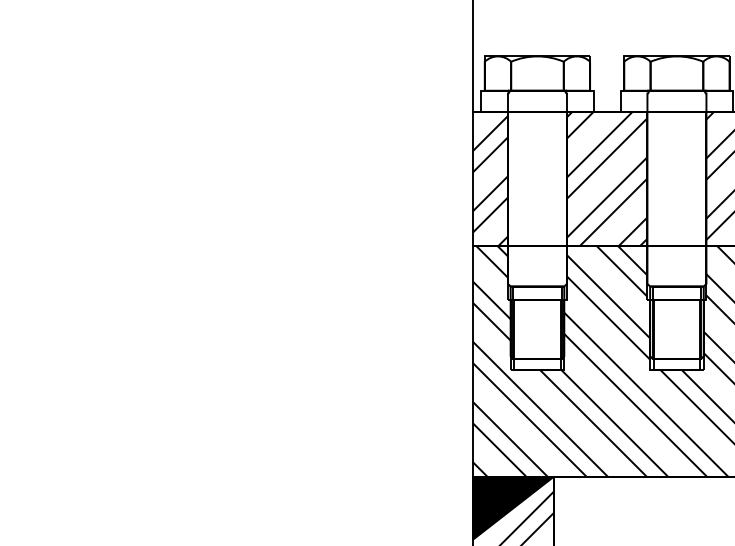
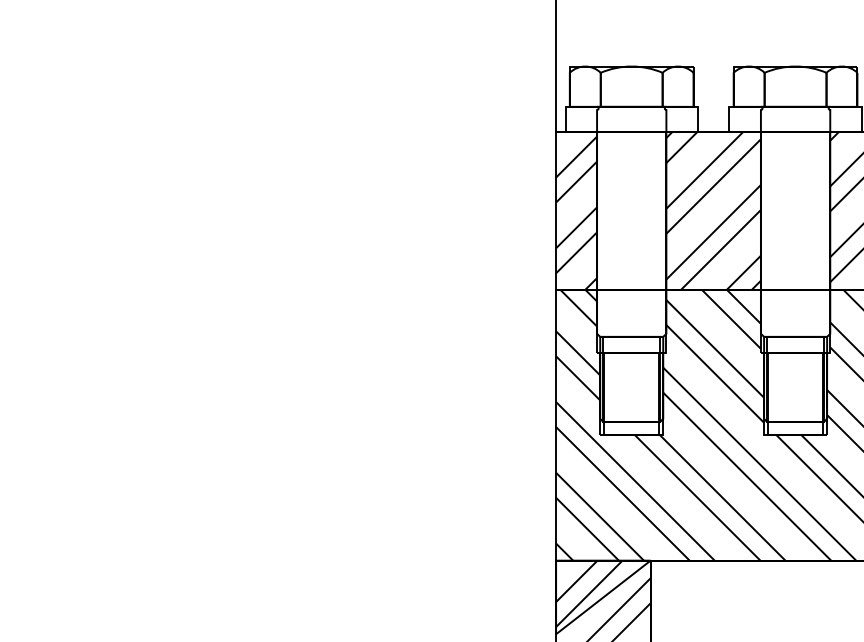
fill: (513, 507) -> (603, 596), removed

